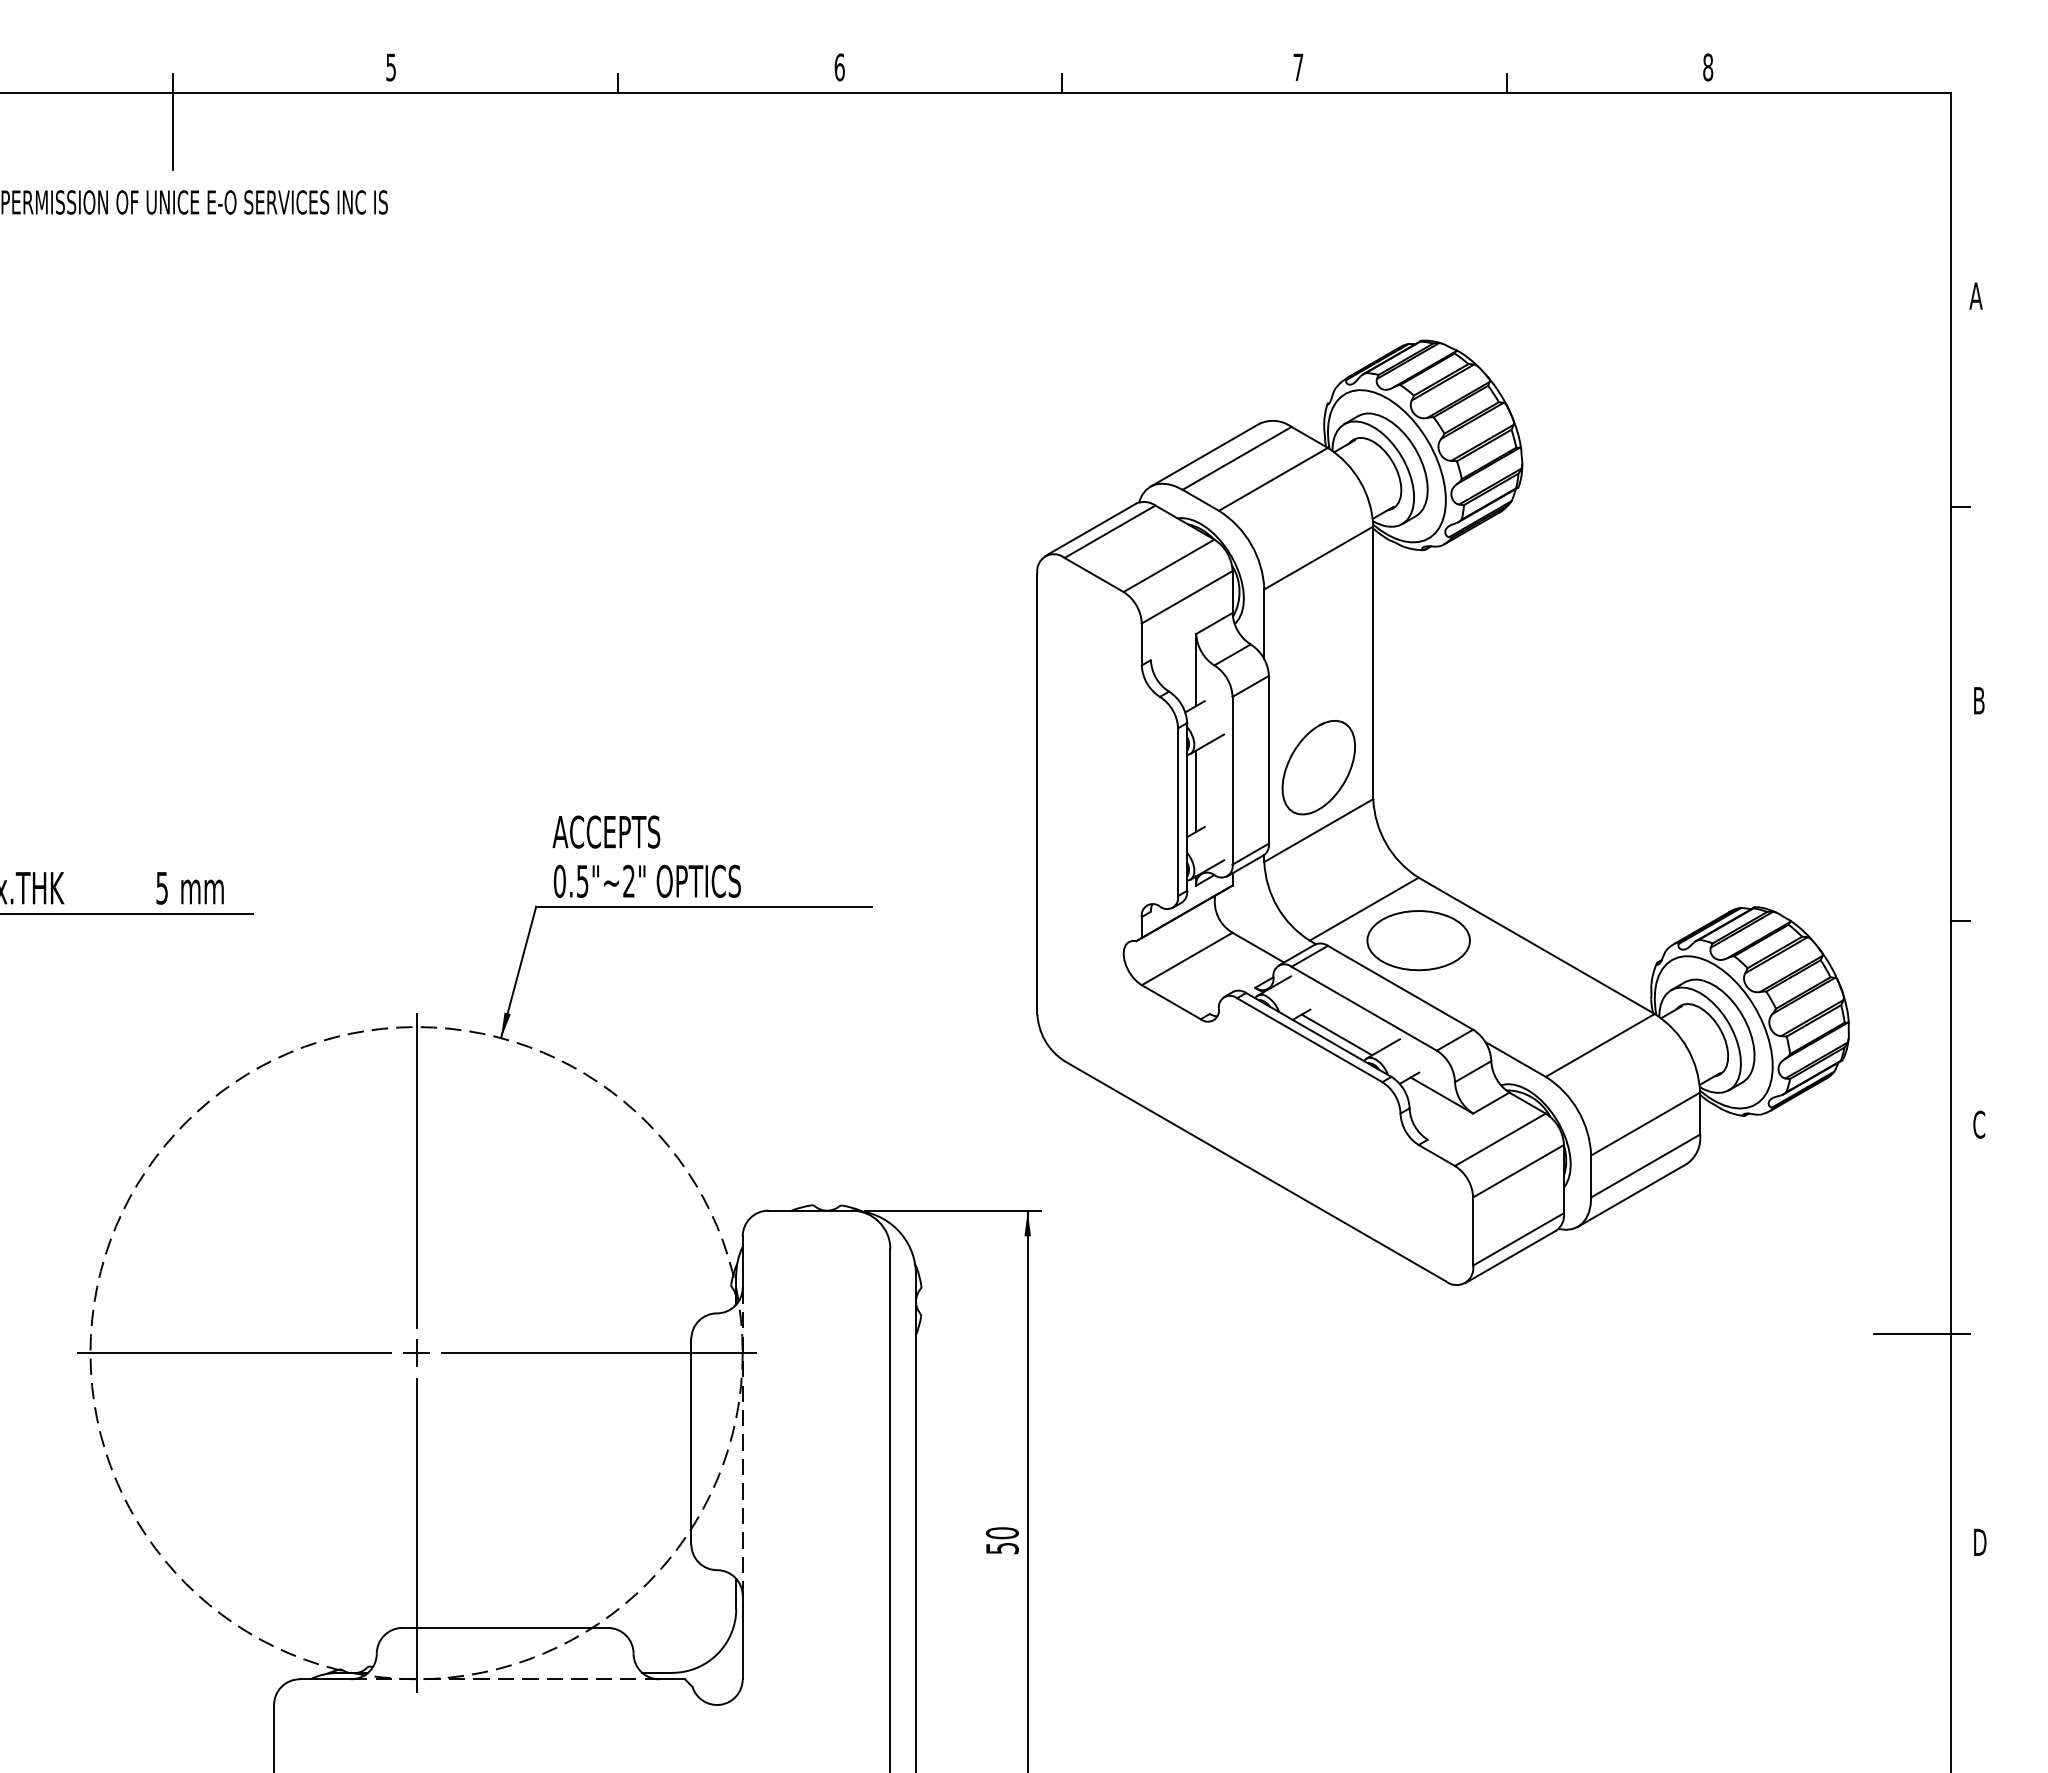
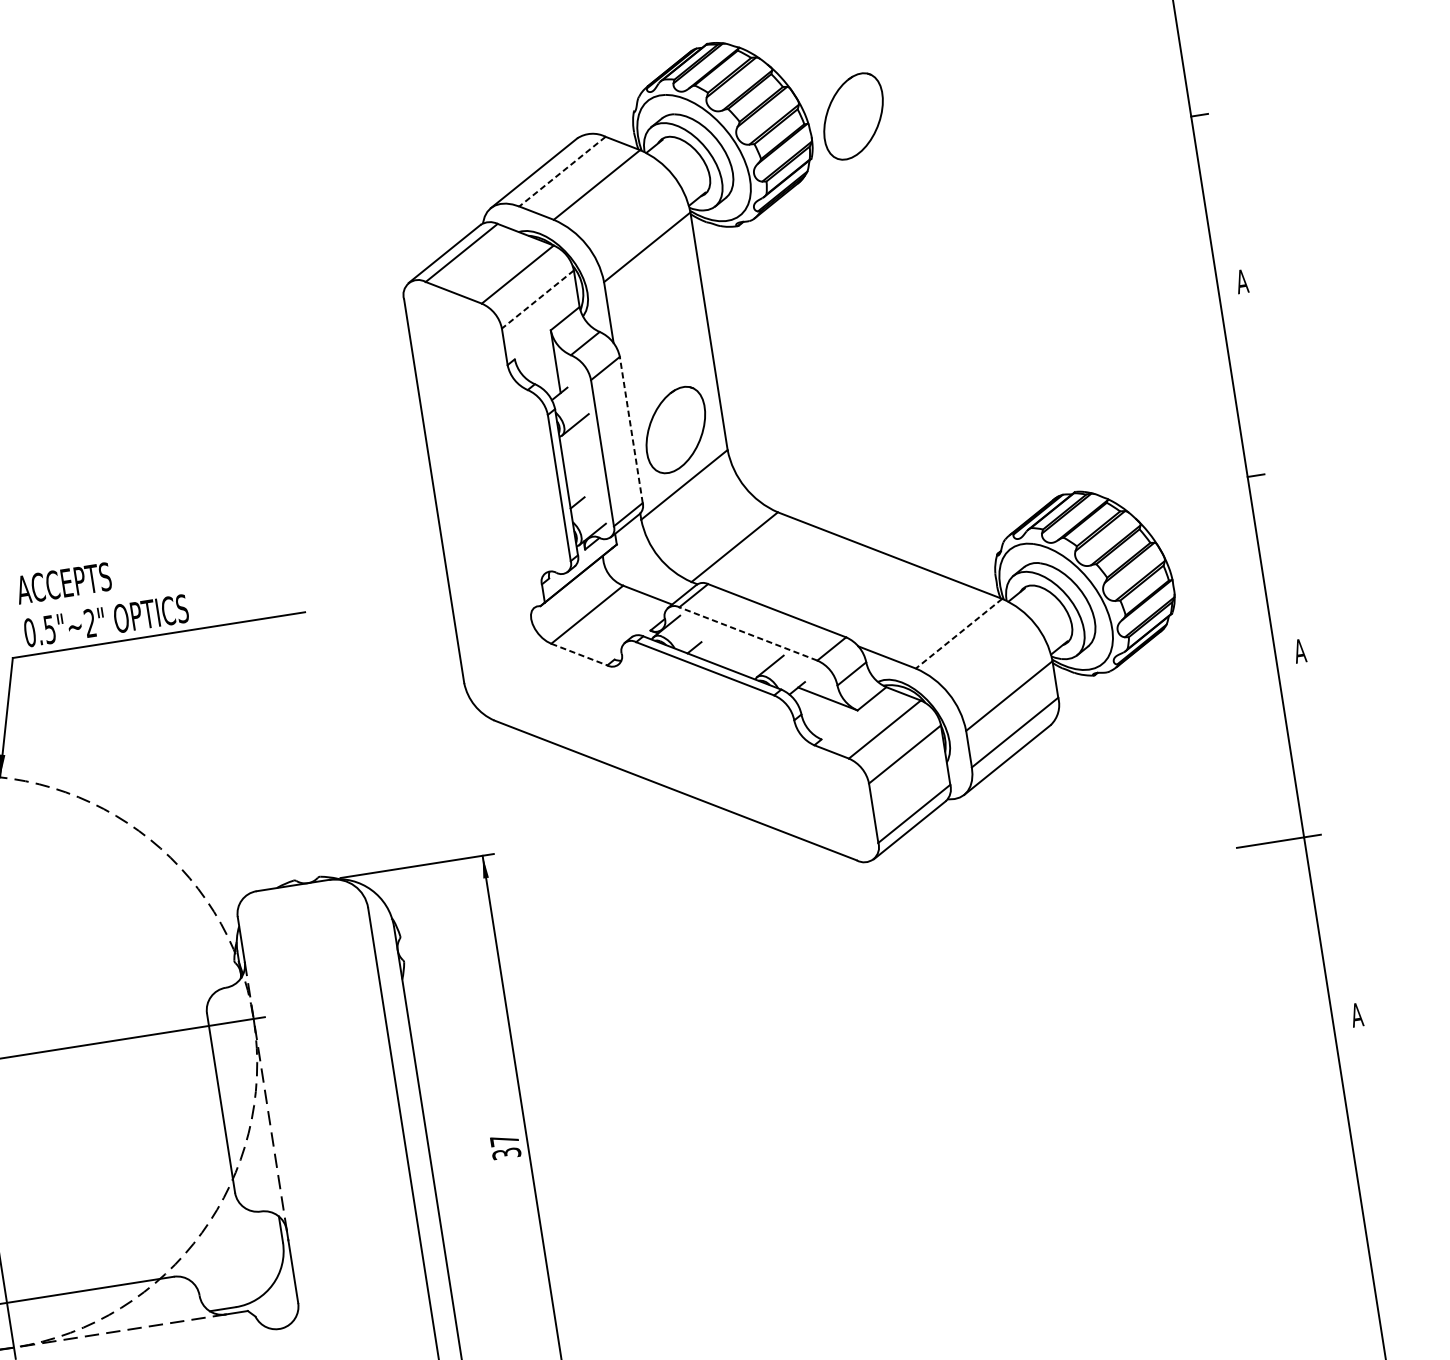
part: (1572, 447) -> (853, 116), added
line: (1237, 458) -> (562, 171), solid -> dashed
line: (1186, 597) -> (537, 299), solid -> dashed
text: (1978, 700) -> (1241, 281), B -> A
line: (1268, 759) -> (630, 429), solid -> dashed
line: (1196, 790) -> (572, 466), removed
part: (1418, 940) -> (786, 567), removed
line: (1171, 1002) -> (579, 654), solid -> dashed
line: (1364, 1008) -> (748, 633), solid -> dashed
line: (1336, 1034) -> (727, 660), removed
line: (1600, 1045) -> (959, 633), solid -> dashed
text: (1978, 1124) -> (1299, 650), C -> A
text: (1001, 1540) -> (504, 1146), 50 -> 37
text: (1979, 1541) -> (1357, 1014), D -> A

